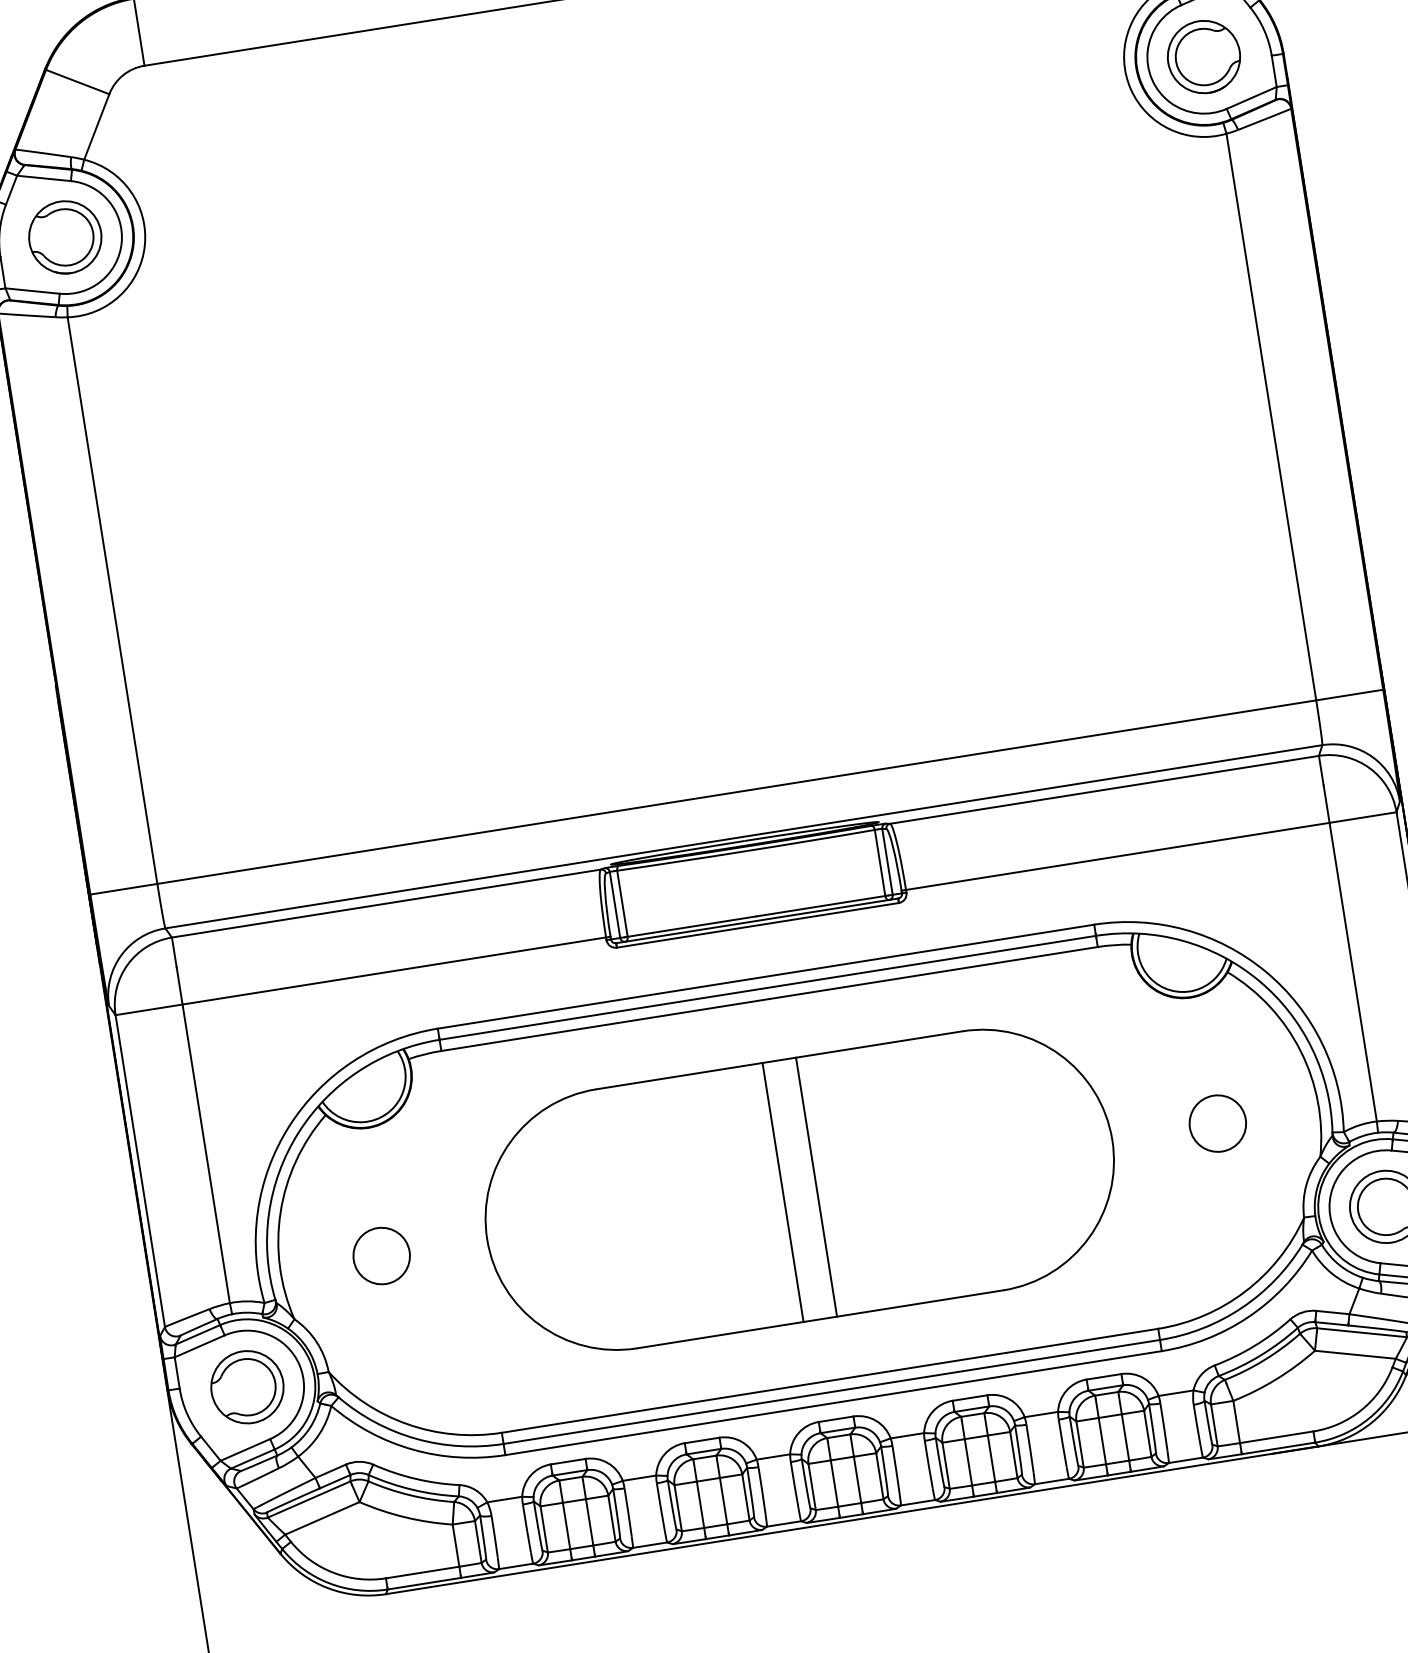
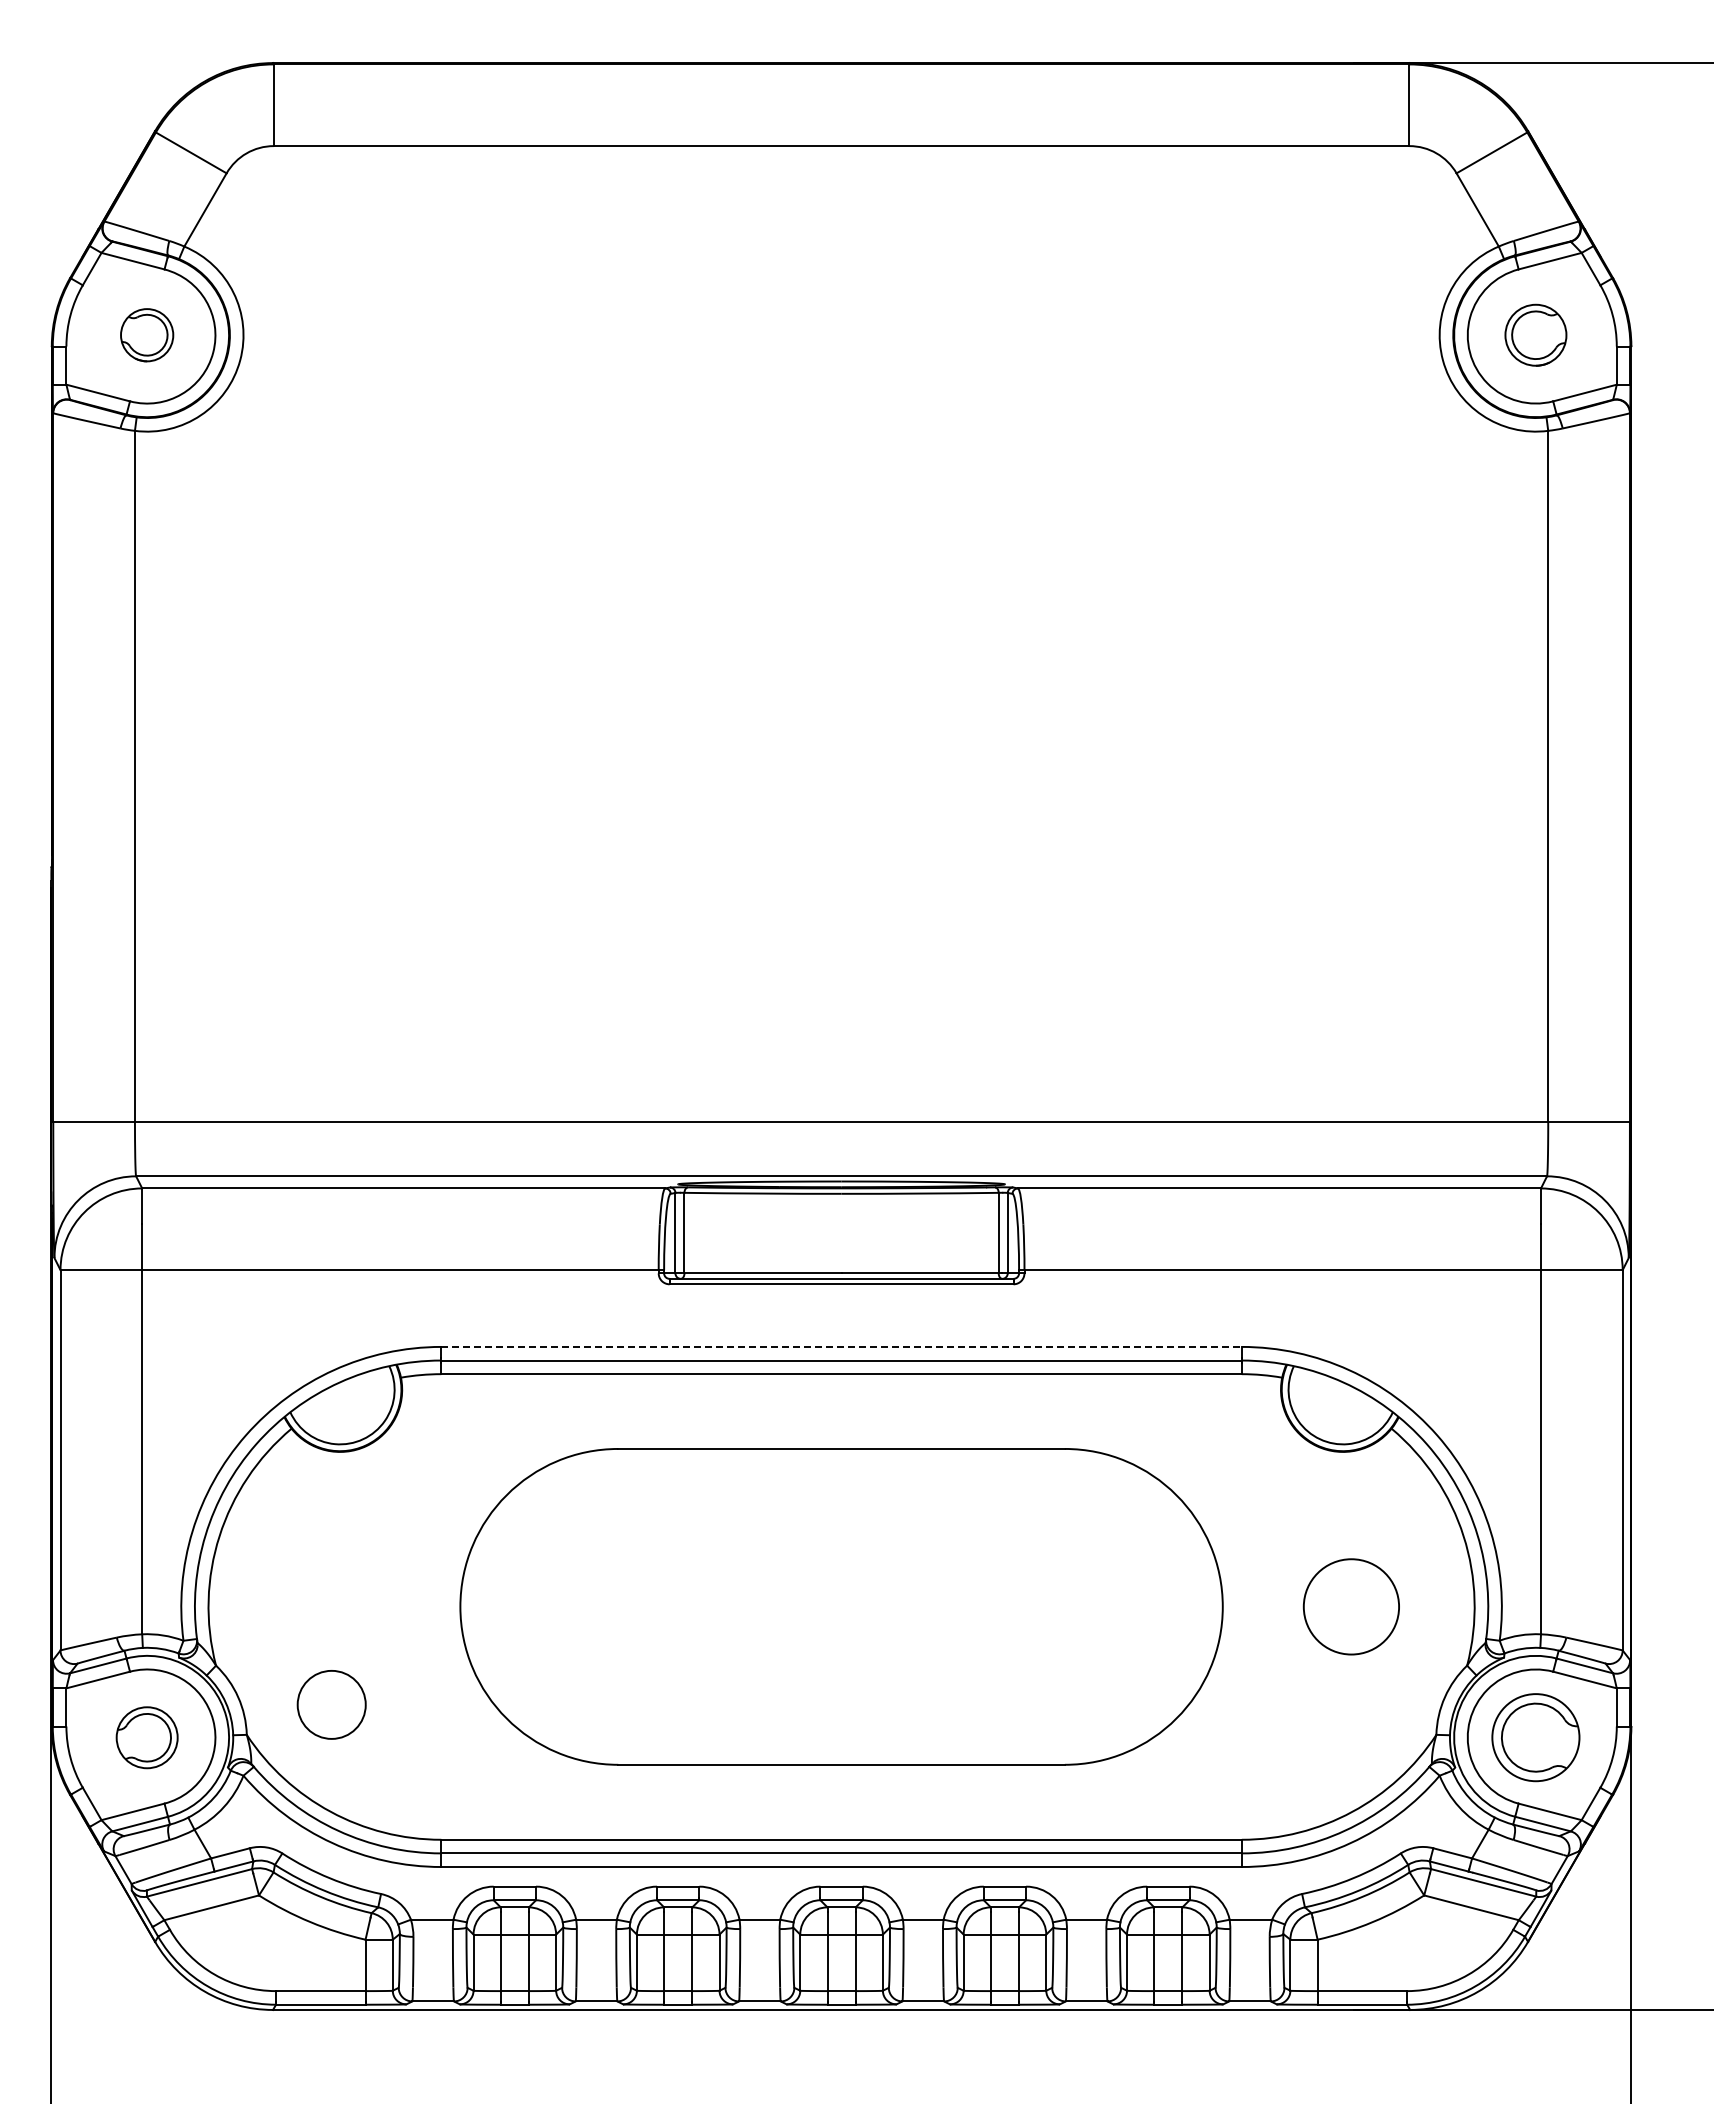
part: (1203, 56) -> (1535, 334), size x0.7
part: (64, 236) -> (146, 334), size x0.6
line: (766, 976) -> (842, 1346), solid -> dashed
circle: (1217, 1123) -> (1351, 1606), size x1.4
line: (816, 1186) -> (862, 1606), removed
line: (783, 1192) -> (821, 1606), removed
circle: (381, 1255) -> (331, 1704), moved
part: (246, 1387) -> (146, 1737), size x0.7

